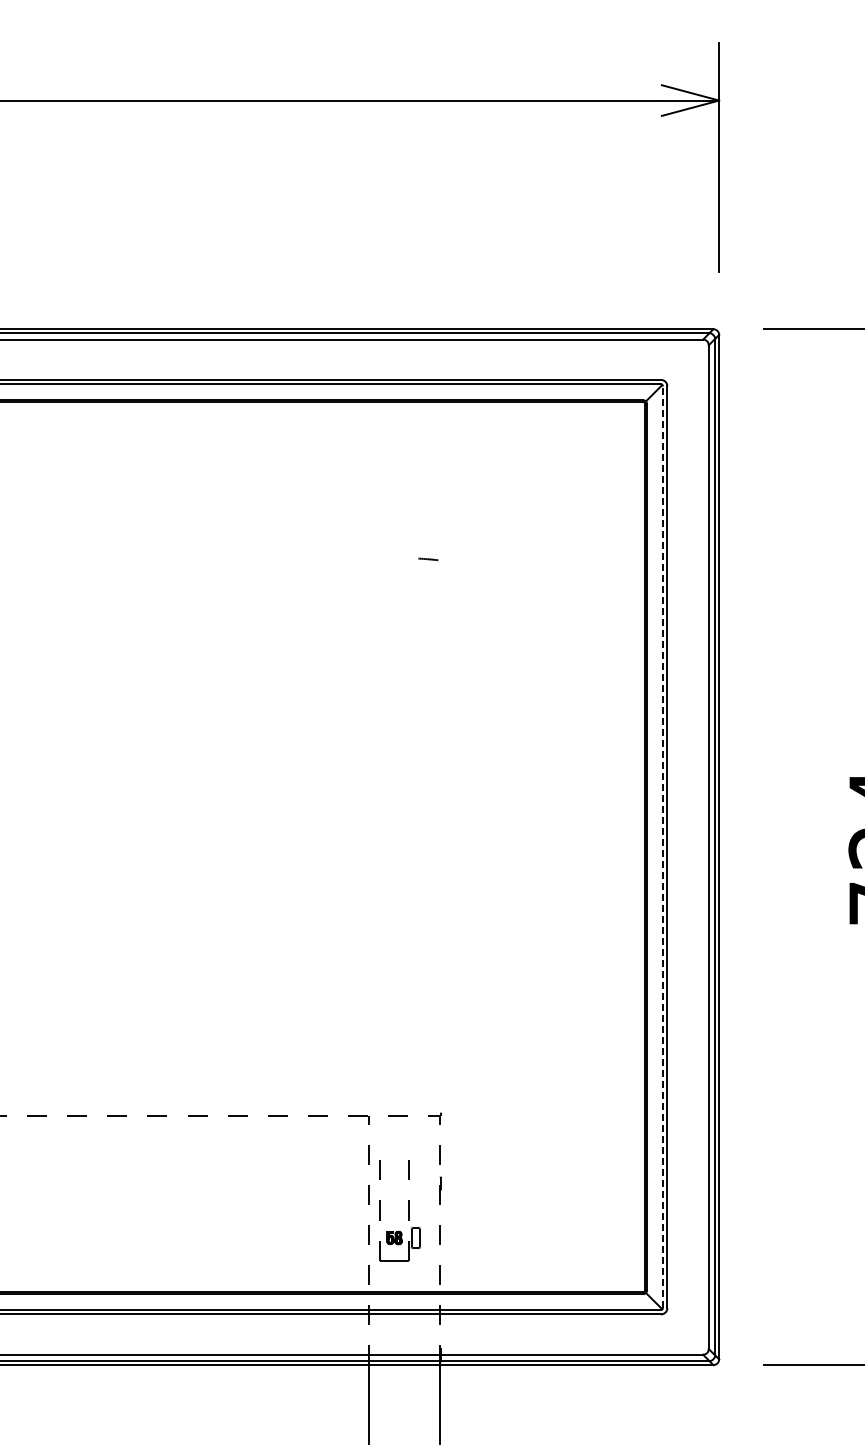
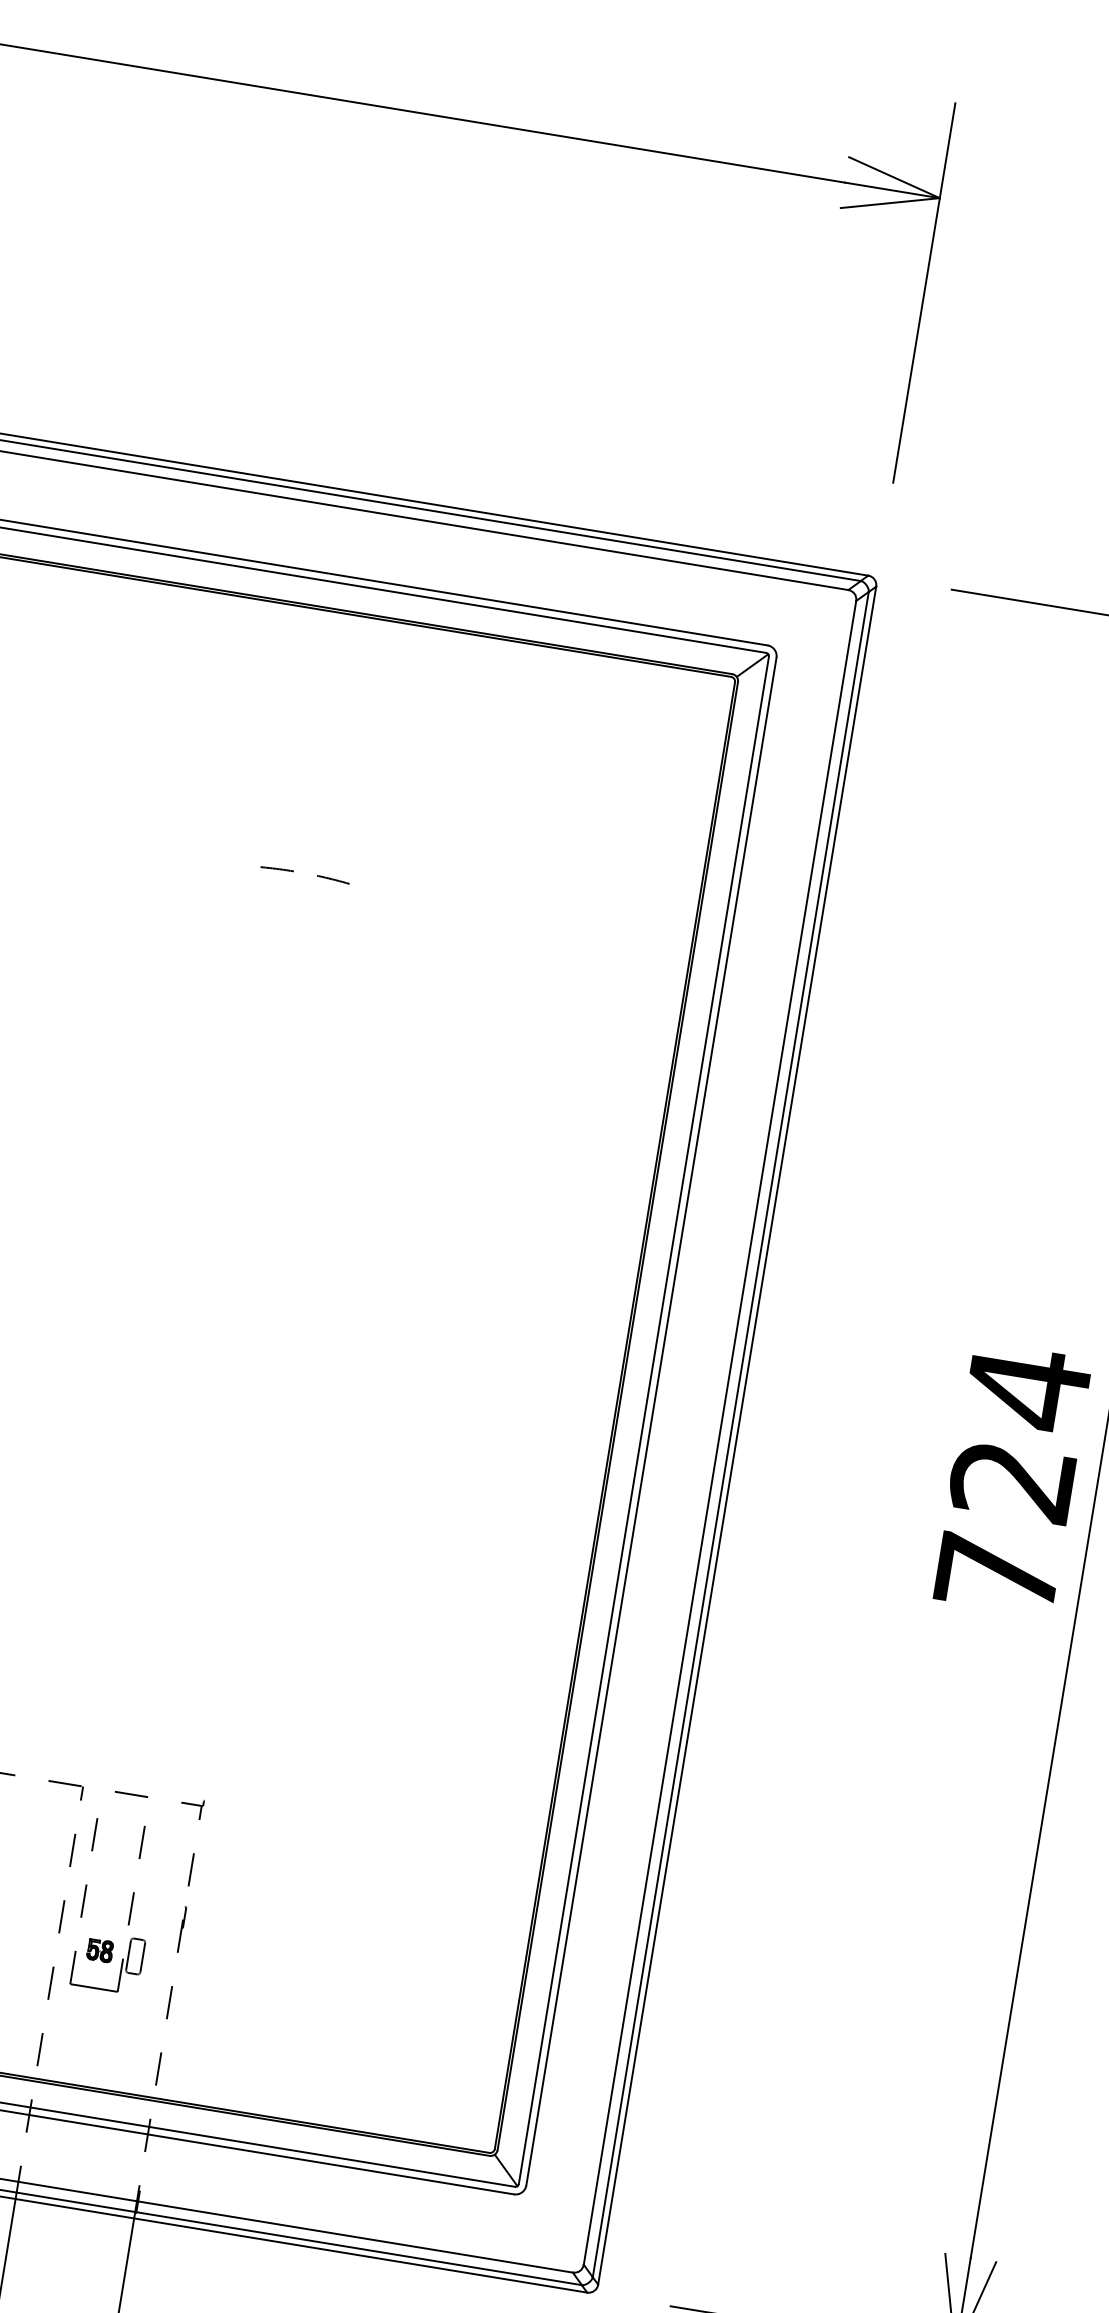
line: (394, 558) -> (277, 869), added
line: (662, 847) -> (643, 1420), dashed -> solid
part: (408, 1210) -> (130, 1908), moved

